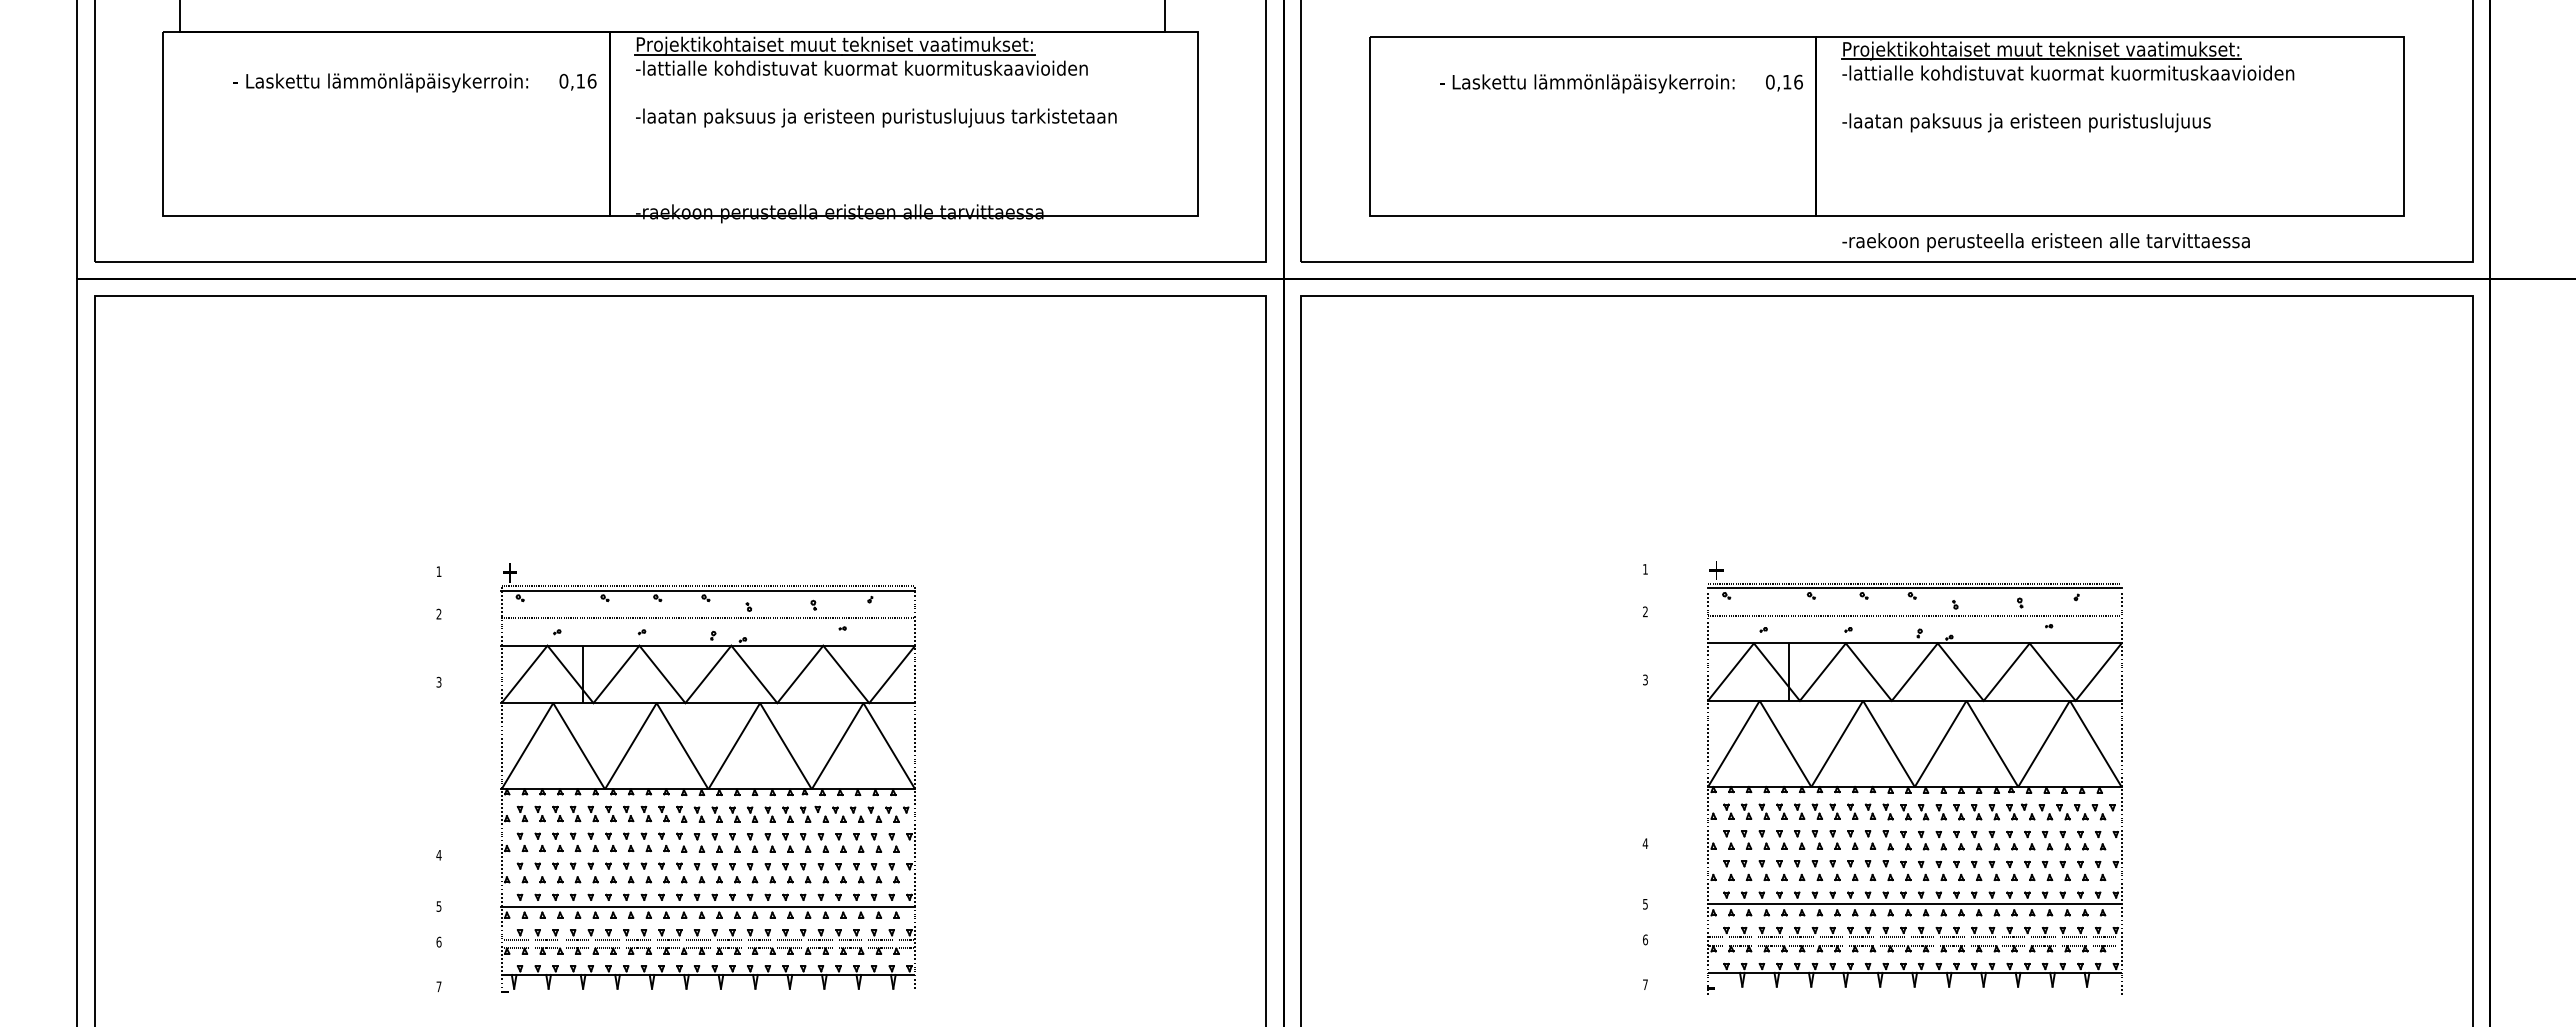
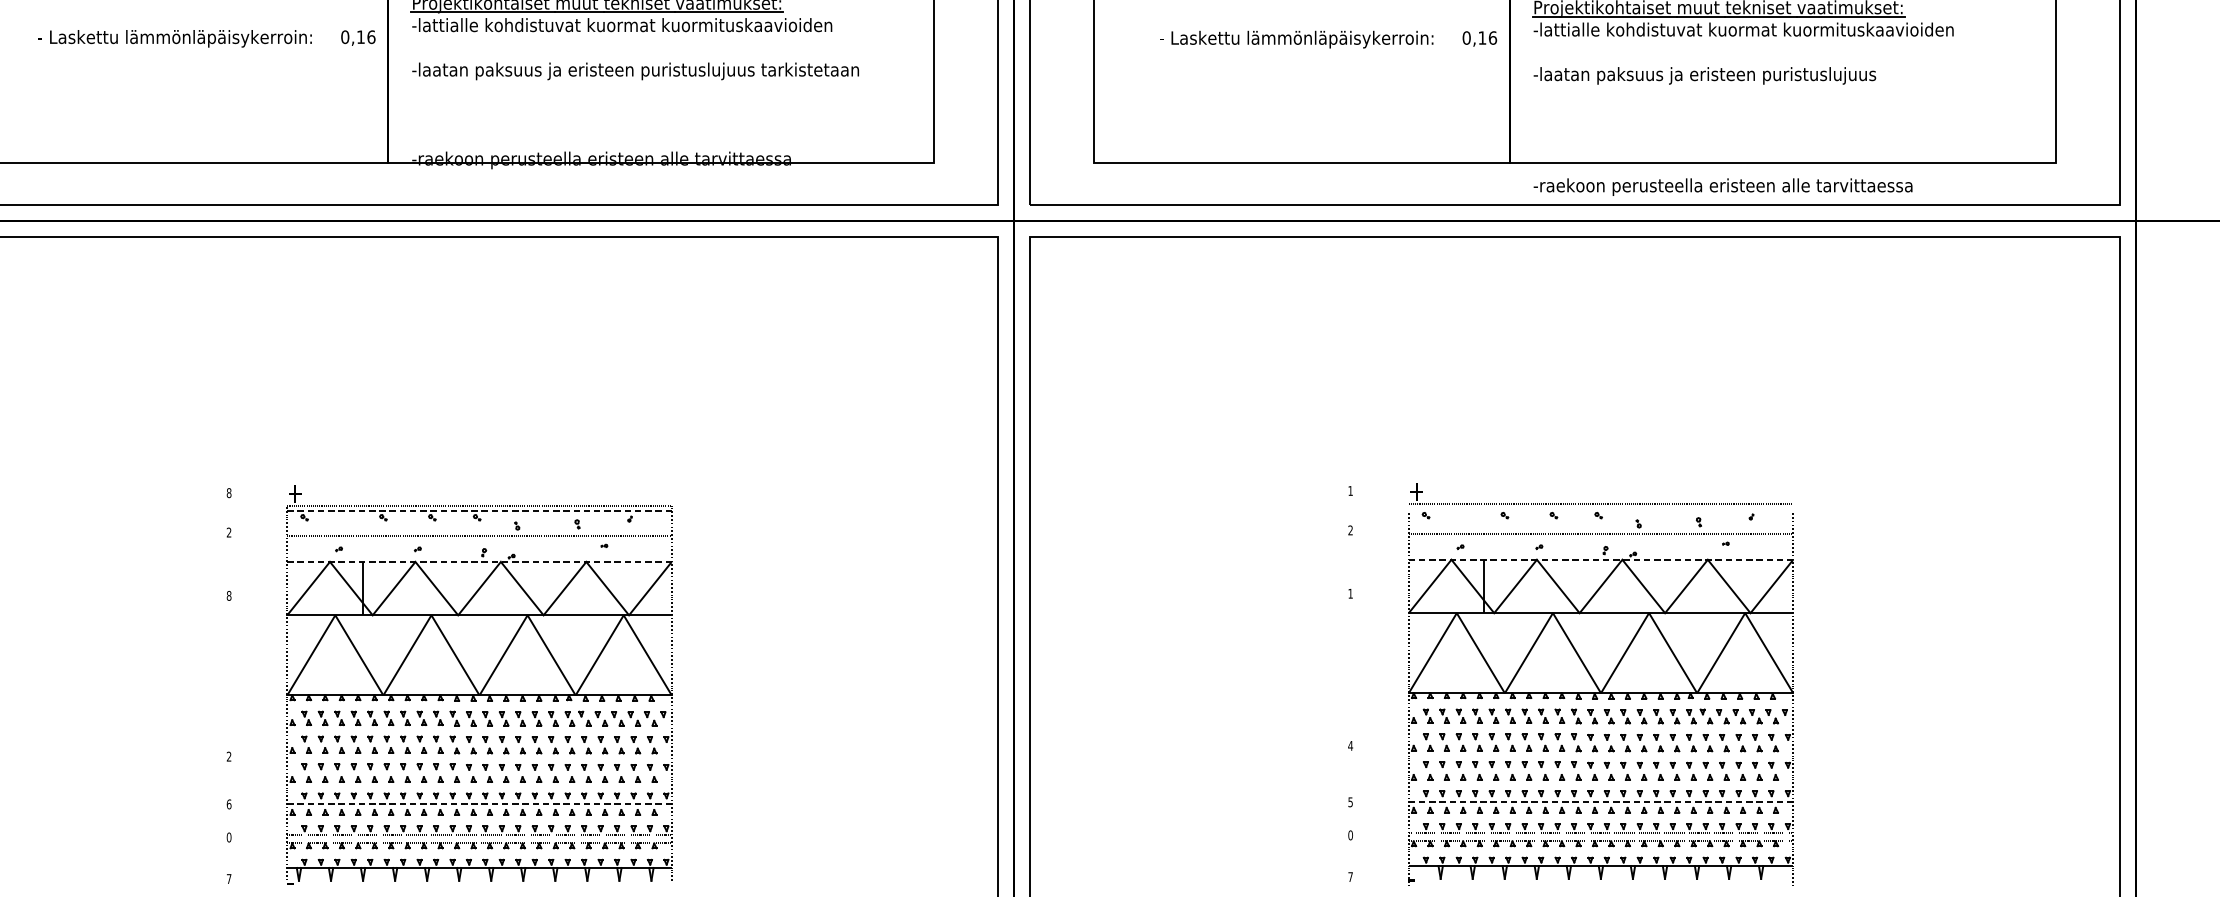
text: (438, 571) -> (228, 492), 1 -> 8
line: (1914, 588) -> (1600, 508), removed
line: (708, 590) -> (479, 510), solid -> dashed
line: (1914, 643) -> (1600, 559), solid -> dashed
line: (708, 645) -> (479, 561), solid -> dashed
text: (1645, 679) -> (1350, 593), 3 -> 1
text: (438, 682) -> (228, 596), 3 -> 8
text: (438, 854) -> (228, 756), 4 -> 2
line: (1914, 904) -> (1600, 802), solid -> dashed
text: (438, 906) -> (228, 804), 5 -> 6
line: (708, 906) -> (479, 804), solid -> dashed
text: (1645, 939) -> (1350, 835), 6 -> 0
text: (438, 941) -> (228, 836), 6 -> 0

